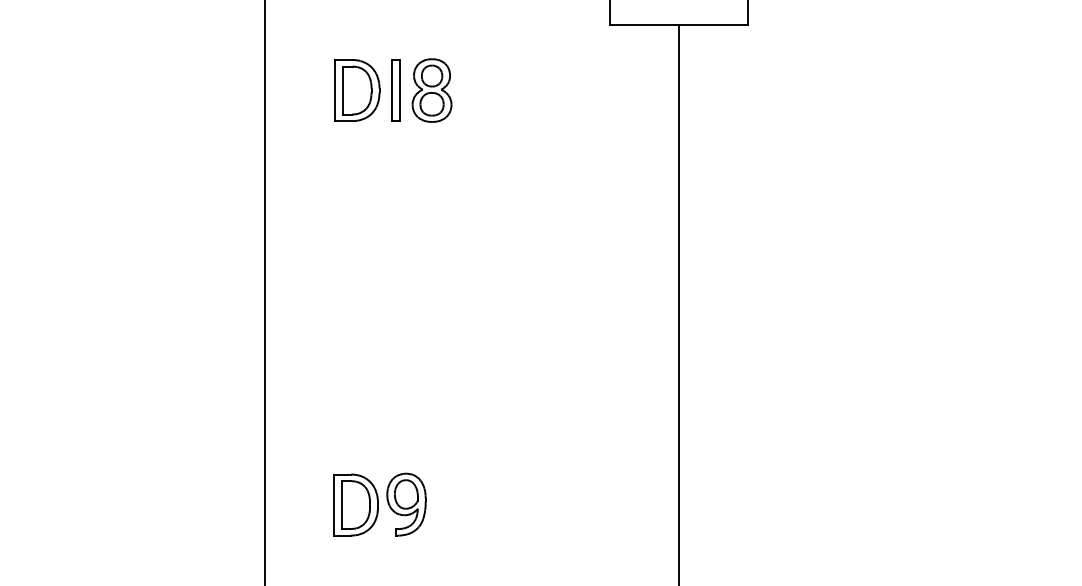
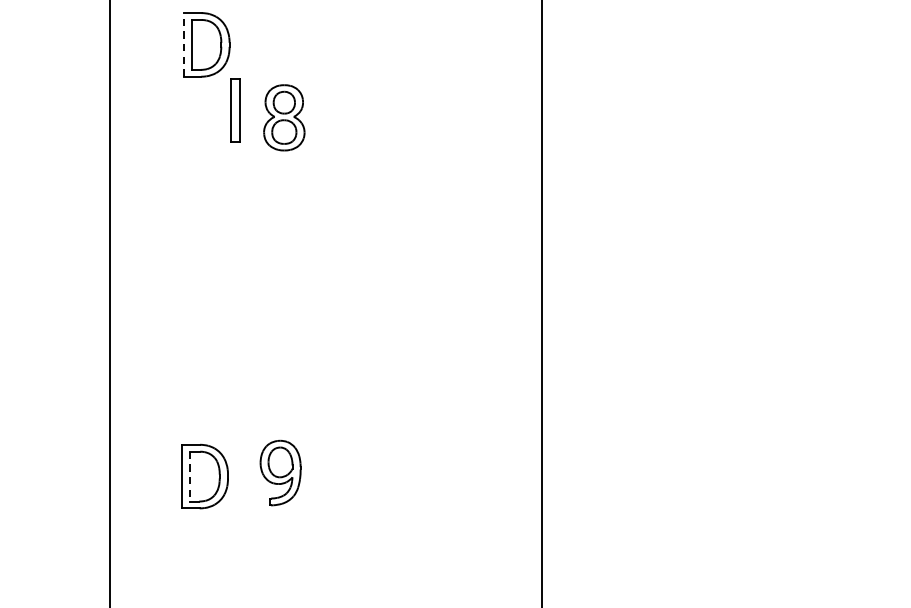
line: (335, 90) -> (183, 44), solid -> dashed
part: (395, 90) -> (234, 110), moved
part: (431, 90) -> (283, 117), moved
part: (406, 504) -> (280, 472), moved
line: (341, 505) -> (190, 477), solid -> dashed

